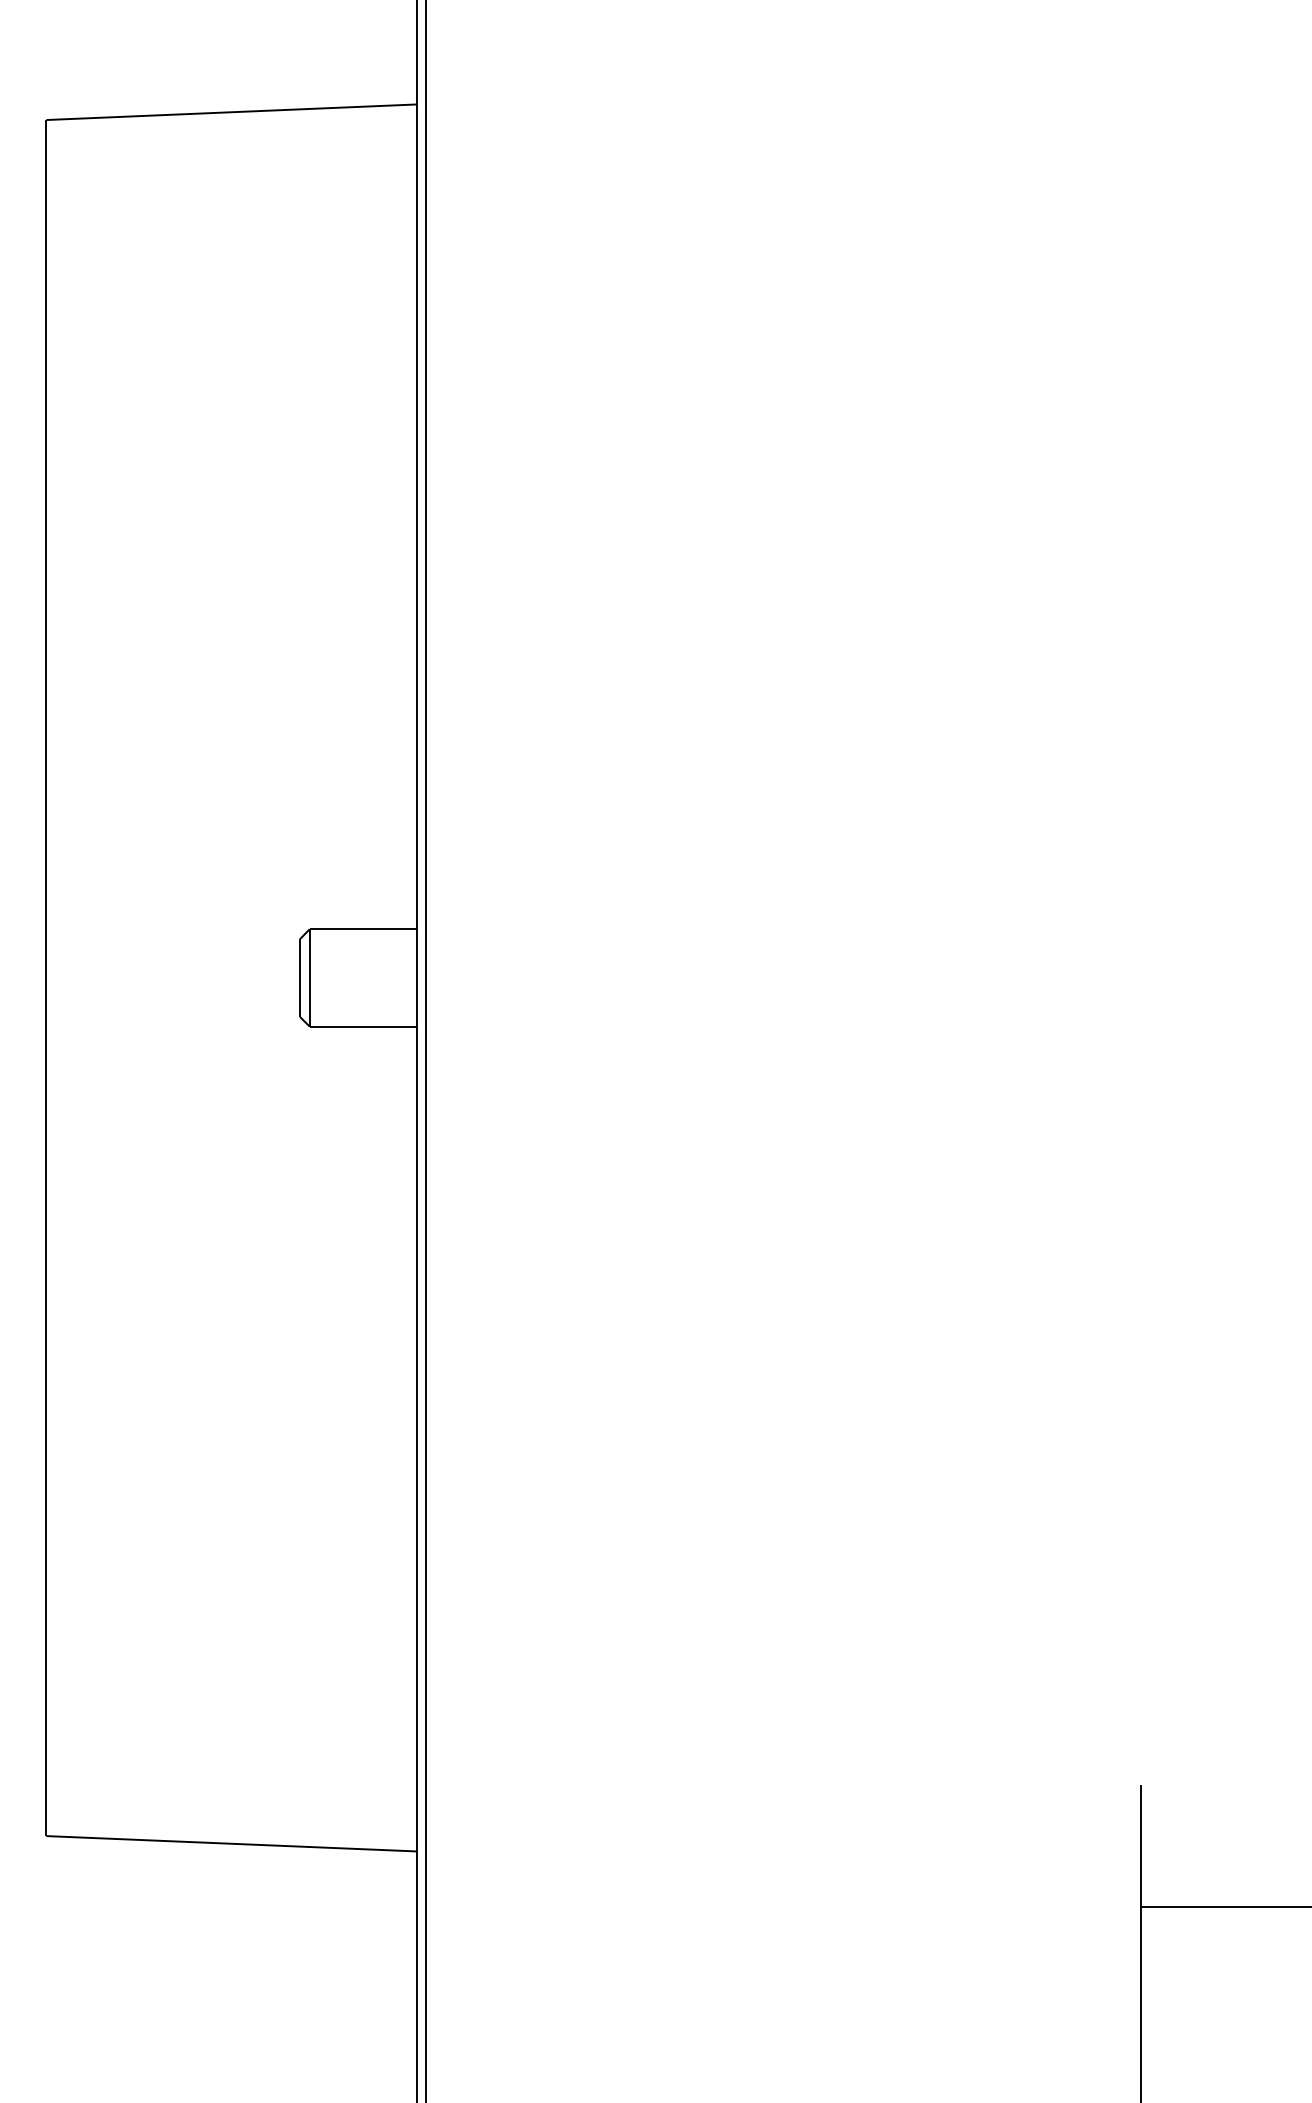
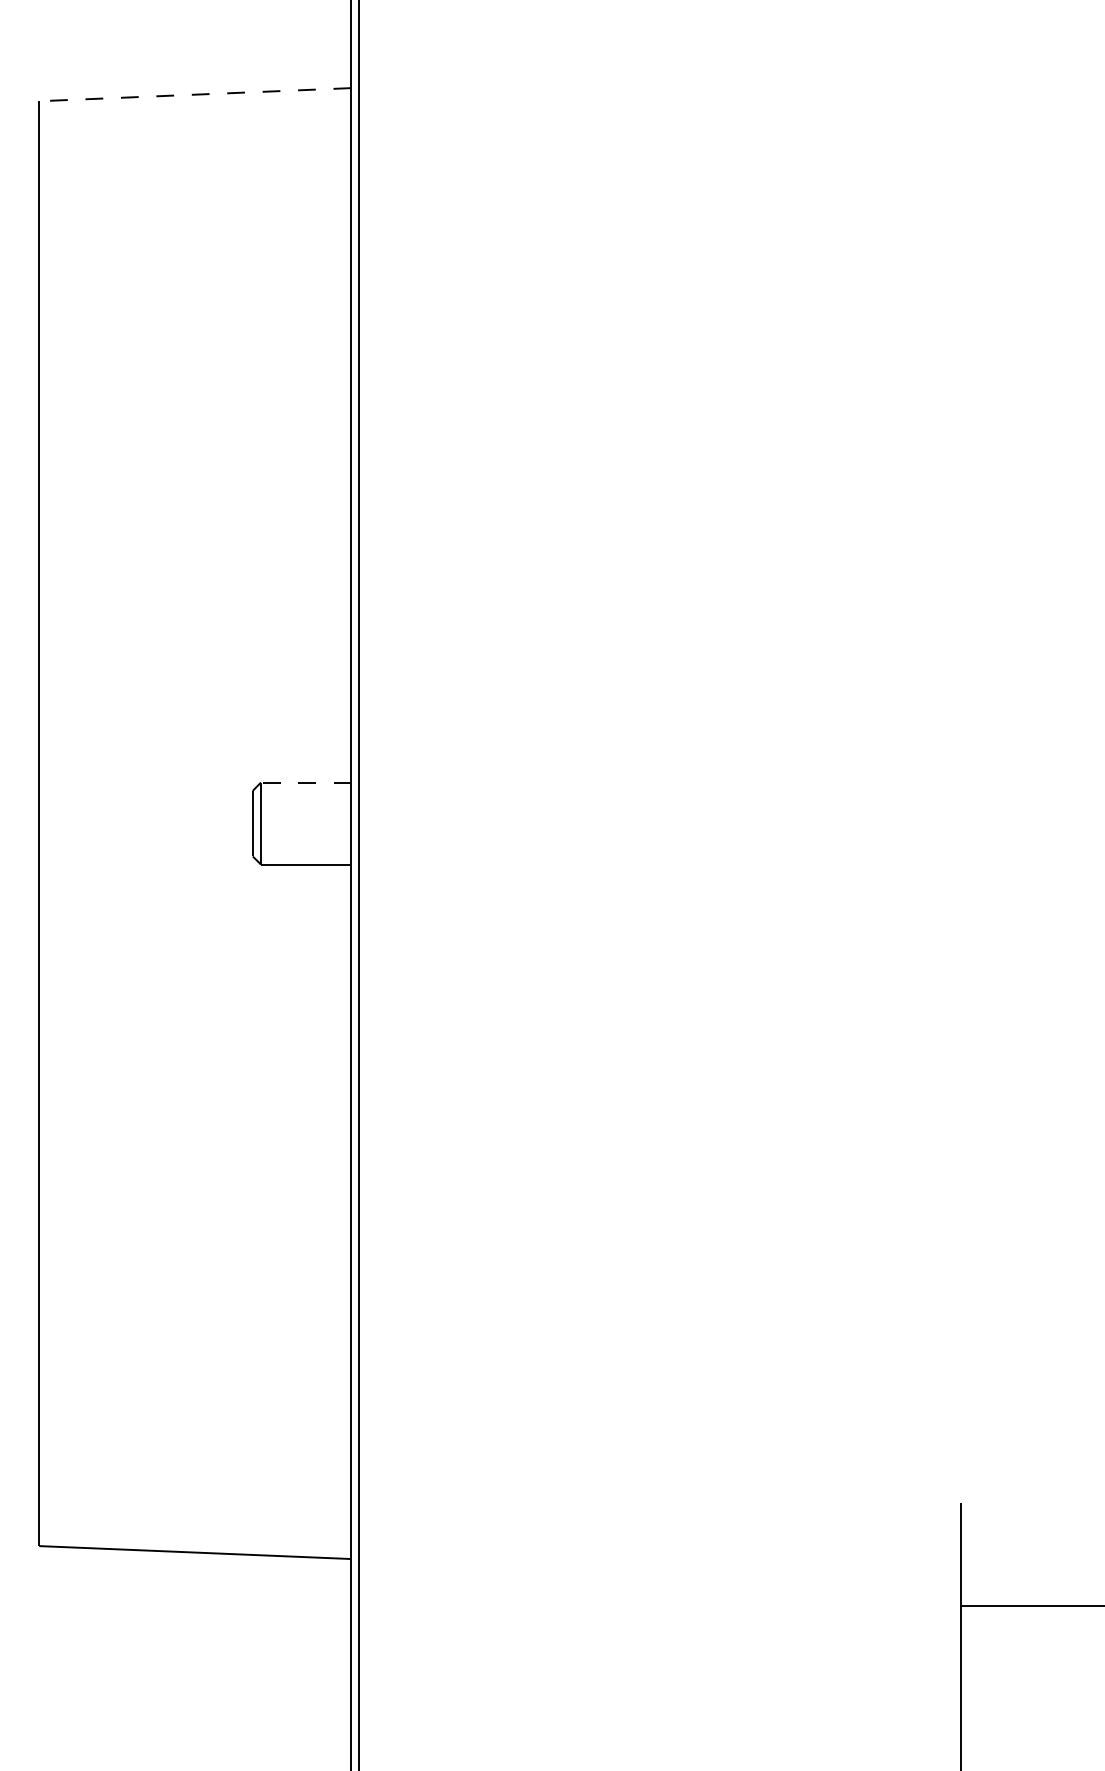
line: (230, 112) -> (194, 94), solid -> dashed
line: (362, 929) -> (305, 782), solid -> dashed

